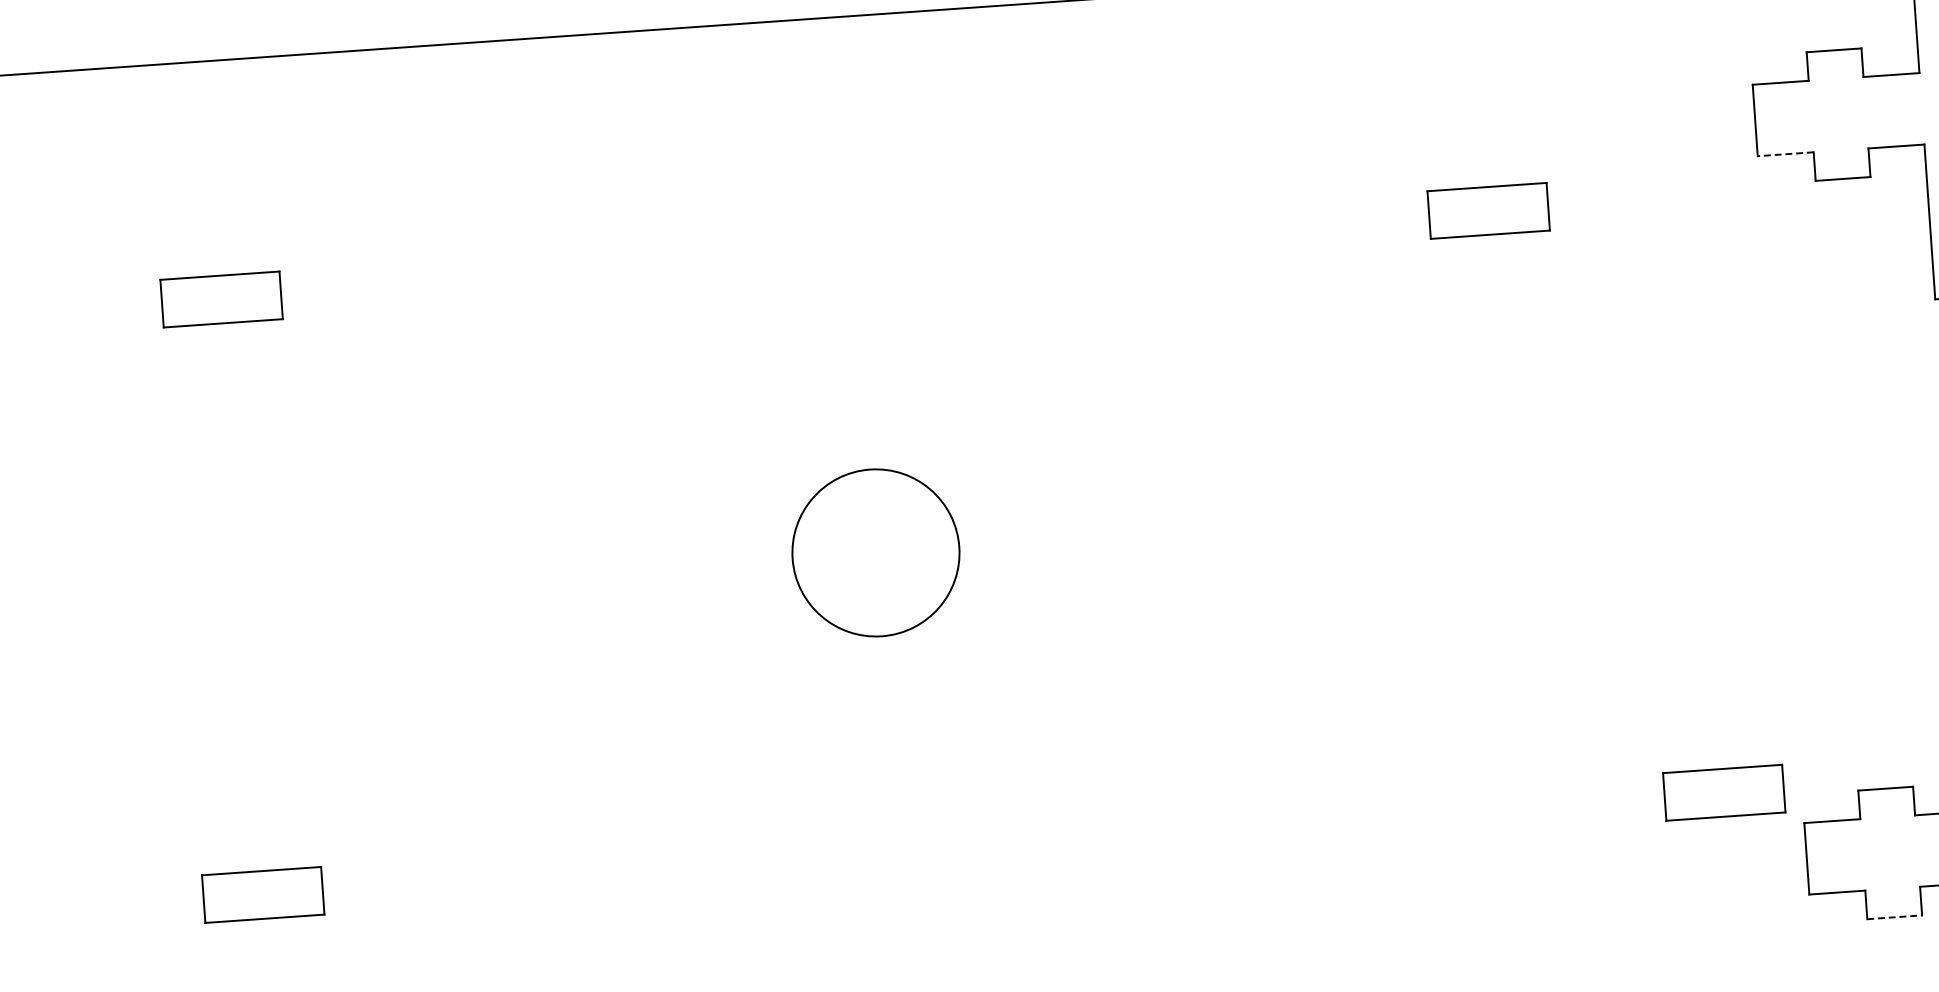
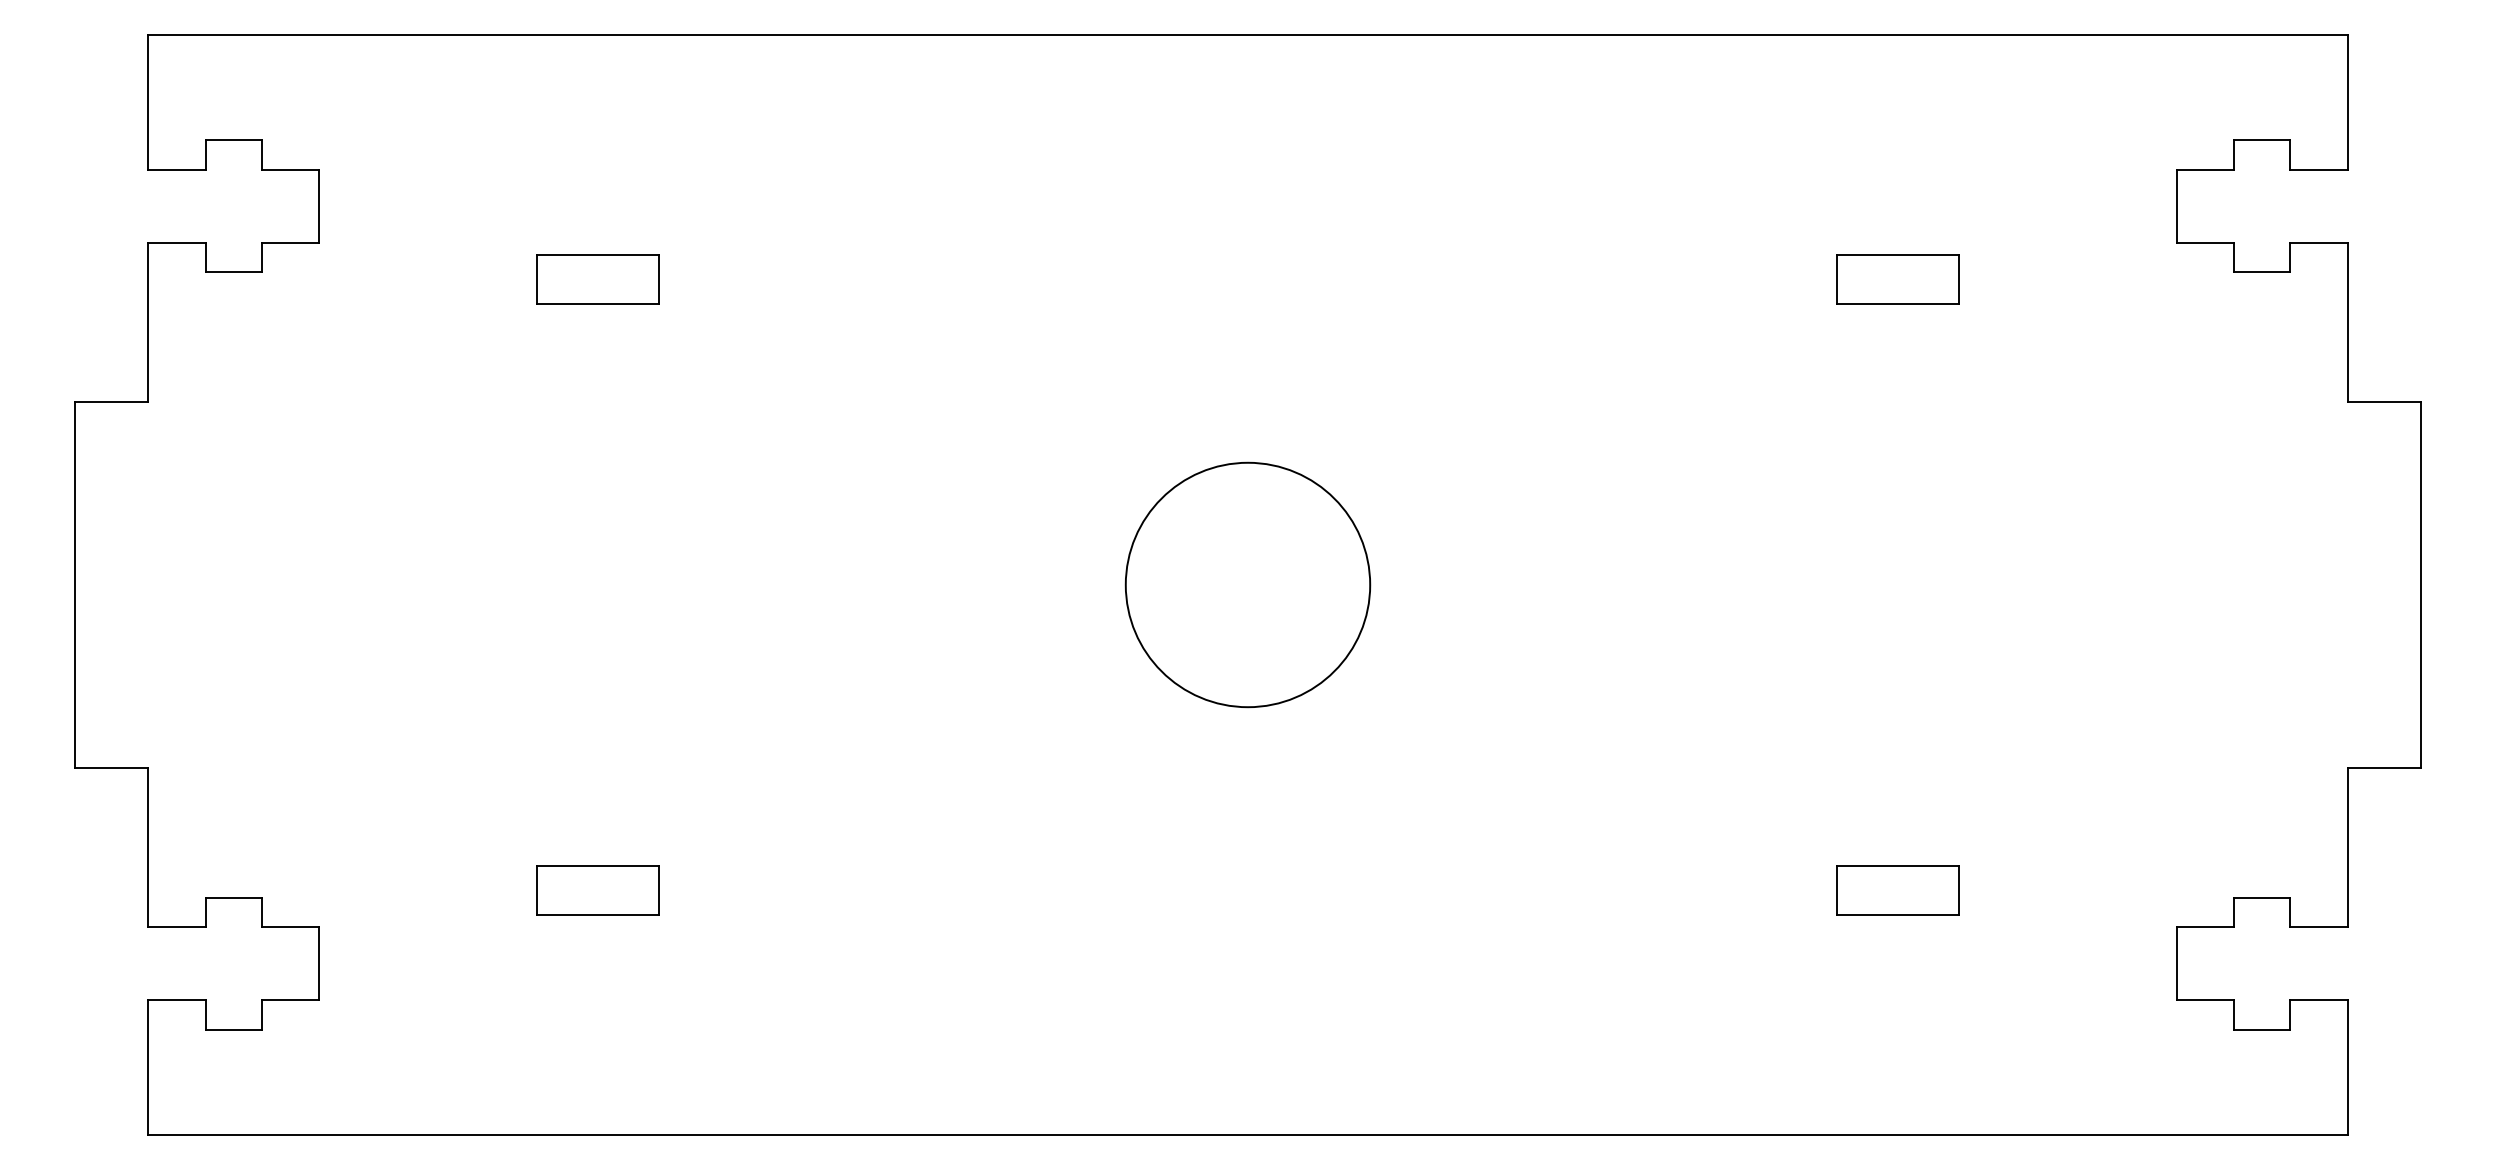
line: (1785, 153) -> (2205, 242), dashed -> solid
circle: (875, 552) -> (1247, 584), size x1.43
part: (1723, 792) -> (1897, 890), moved
line: (1894, 916) -> (2262, 1029), dashed -> solid

